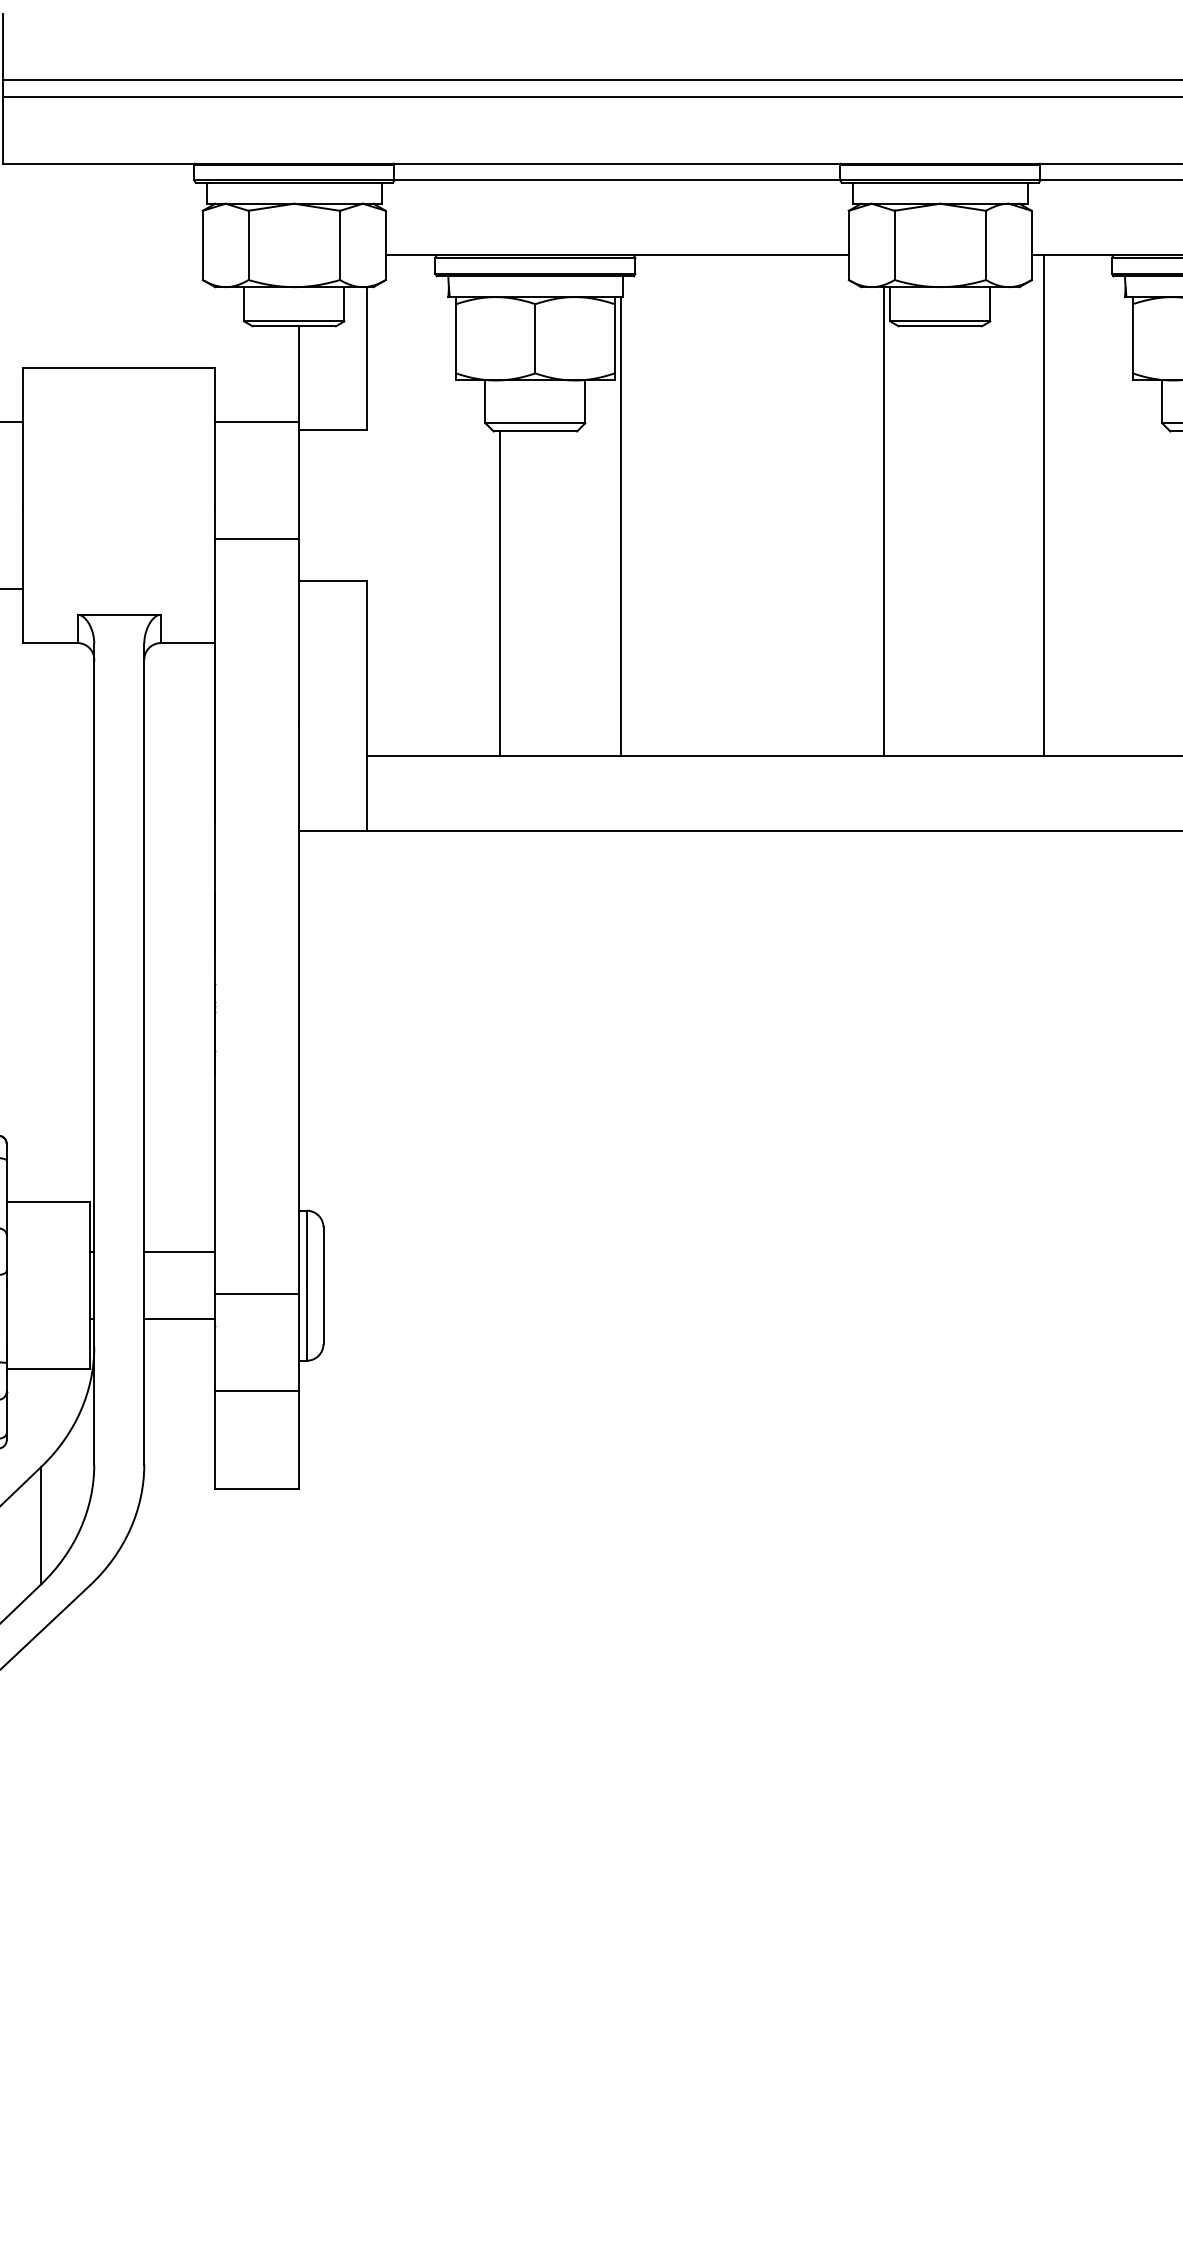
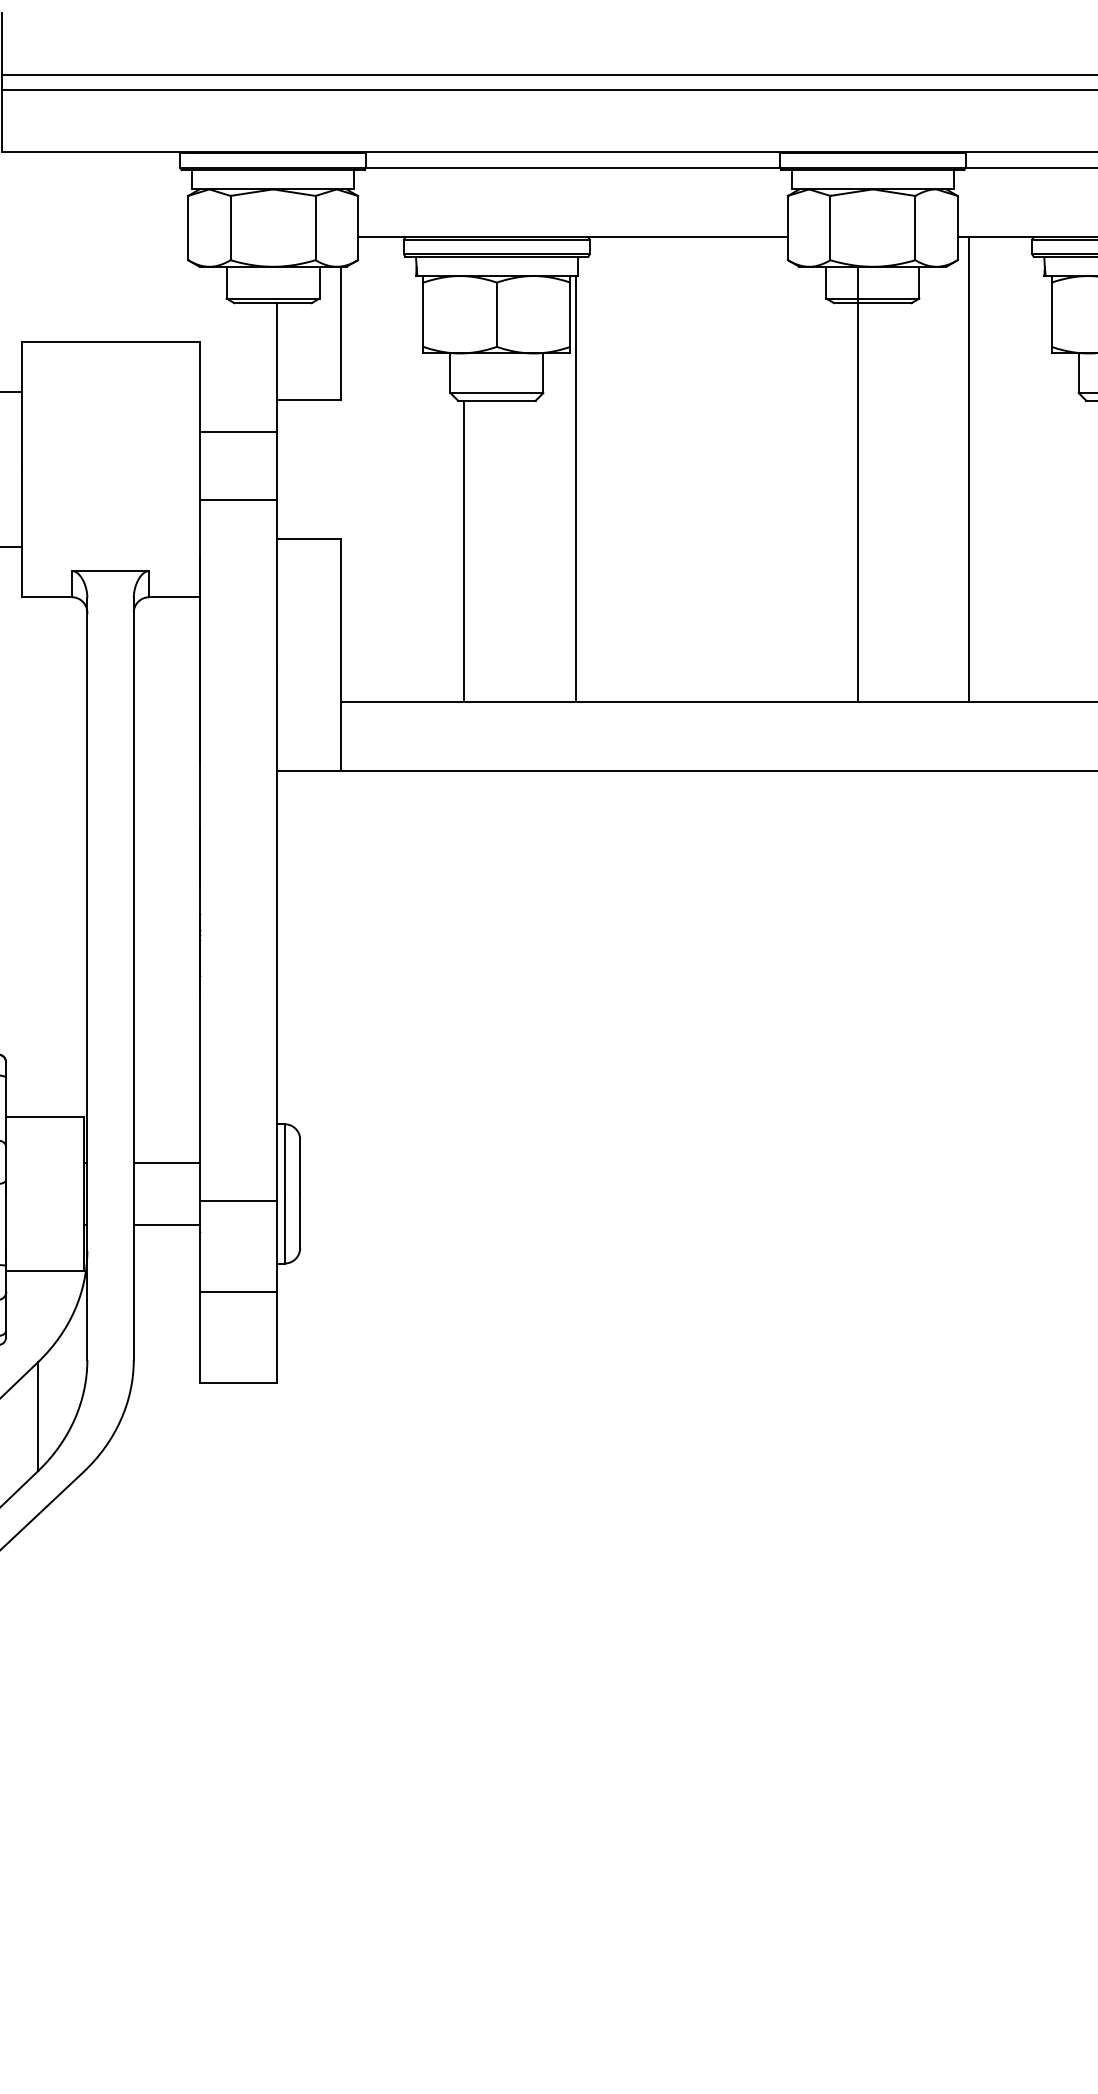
line: (255, 422) -> (237, 432), moved
line: (883, 520) -> (858, 483), moved

